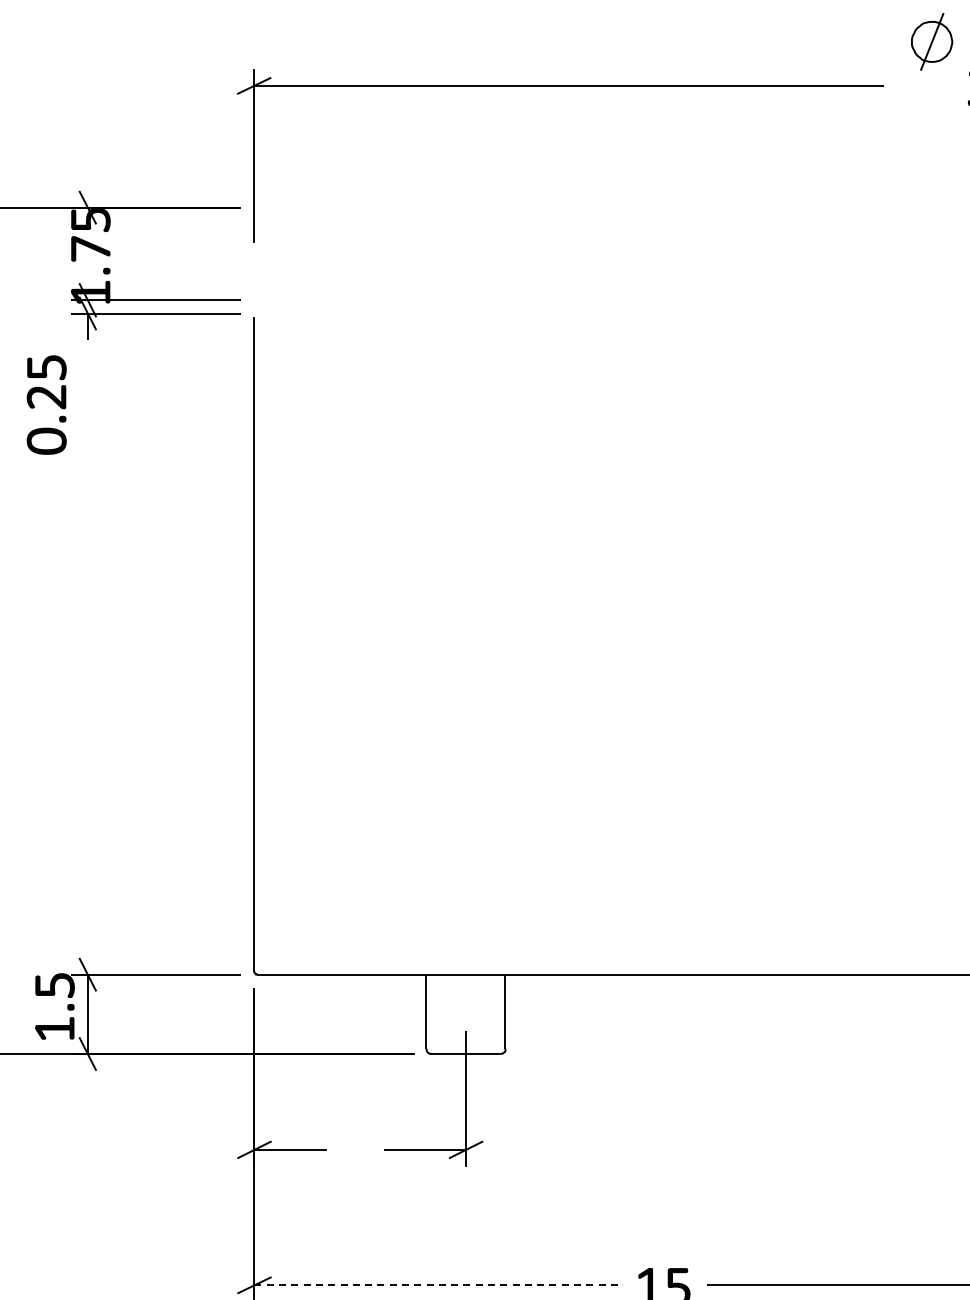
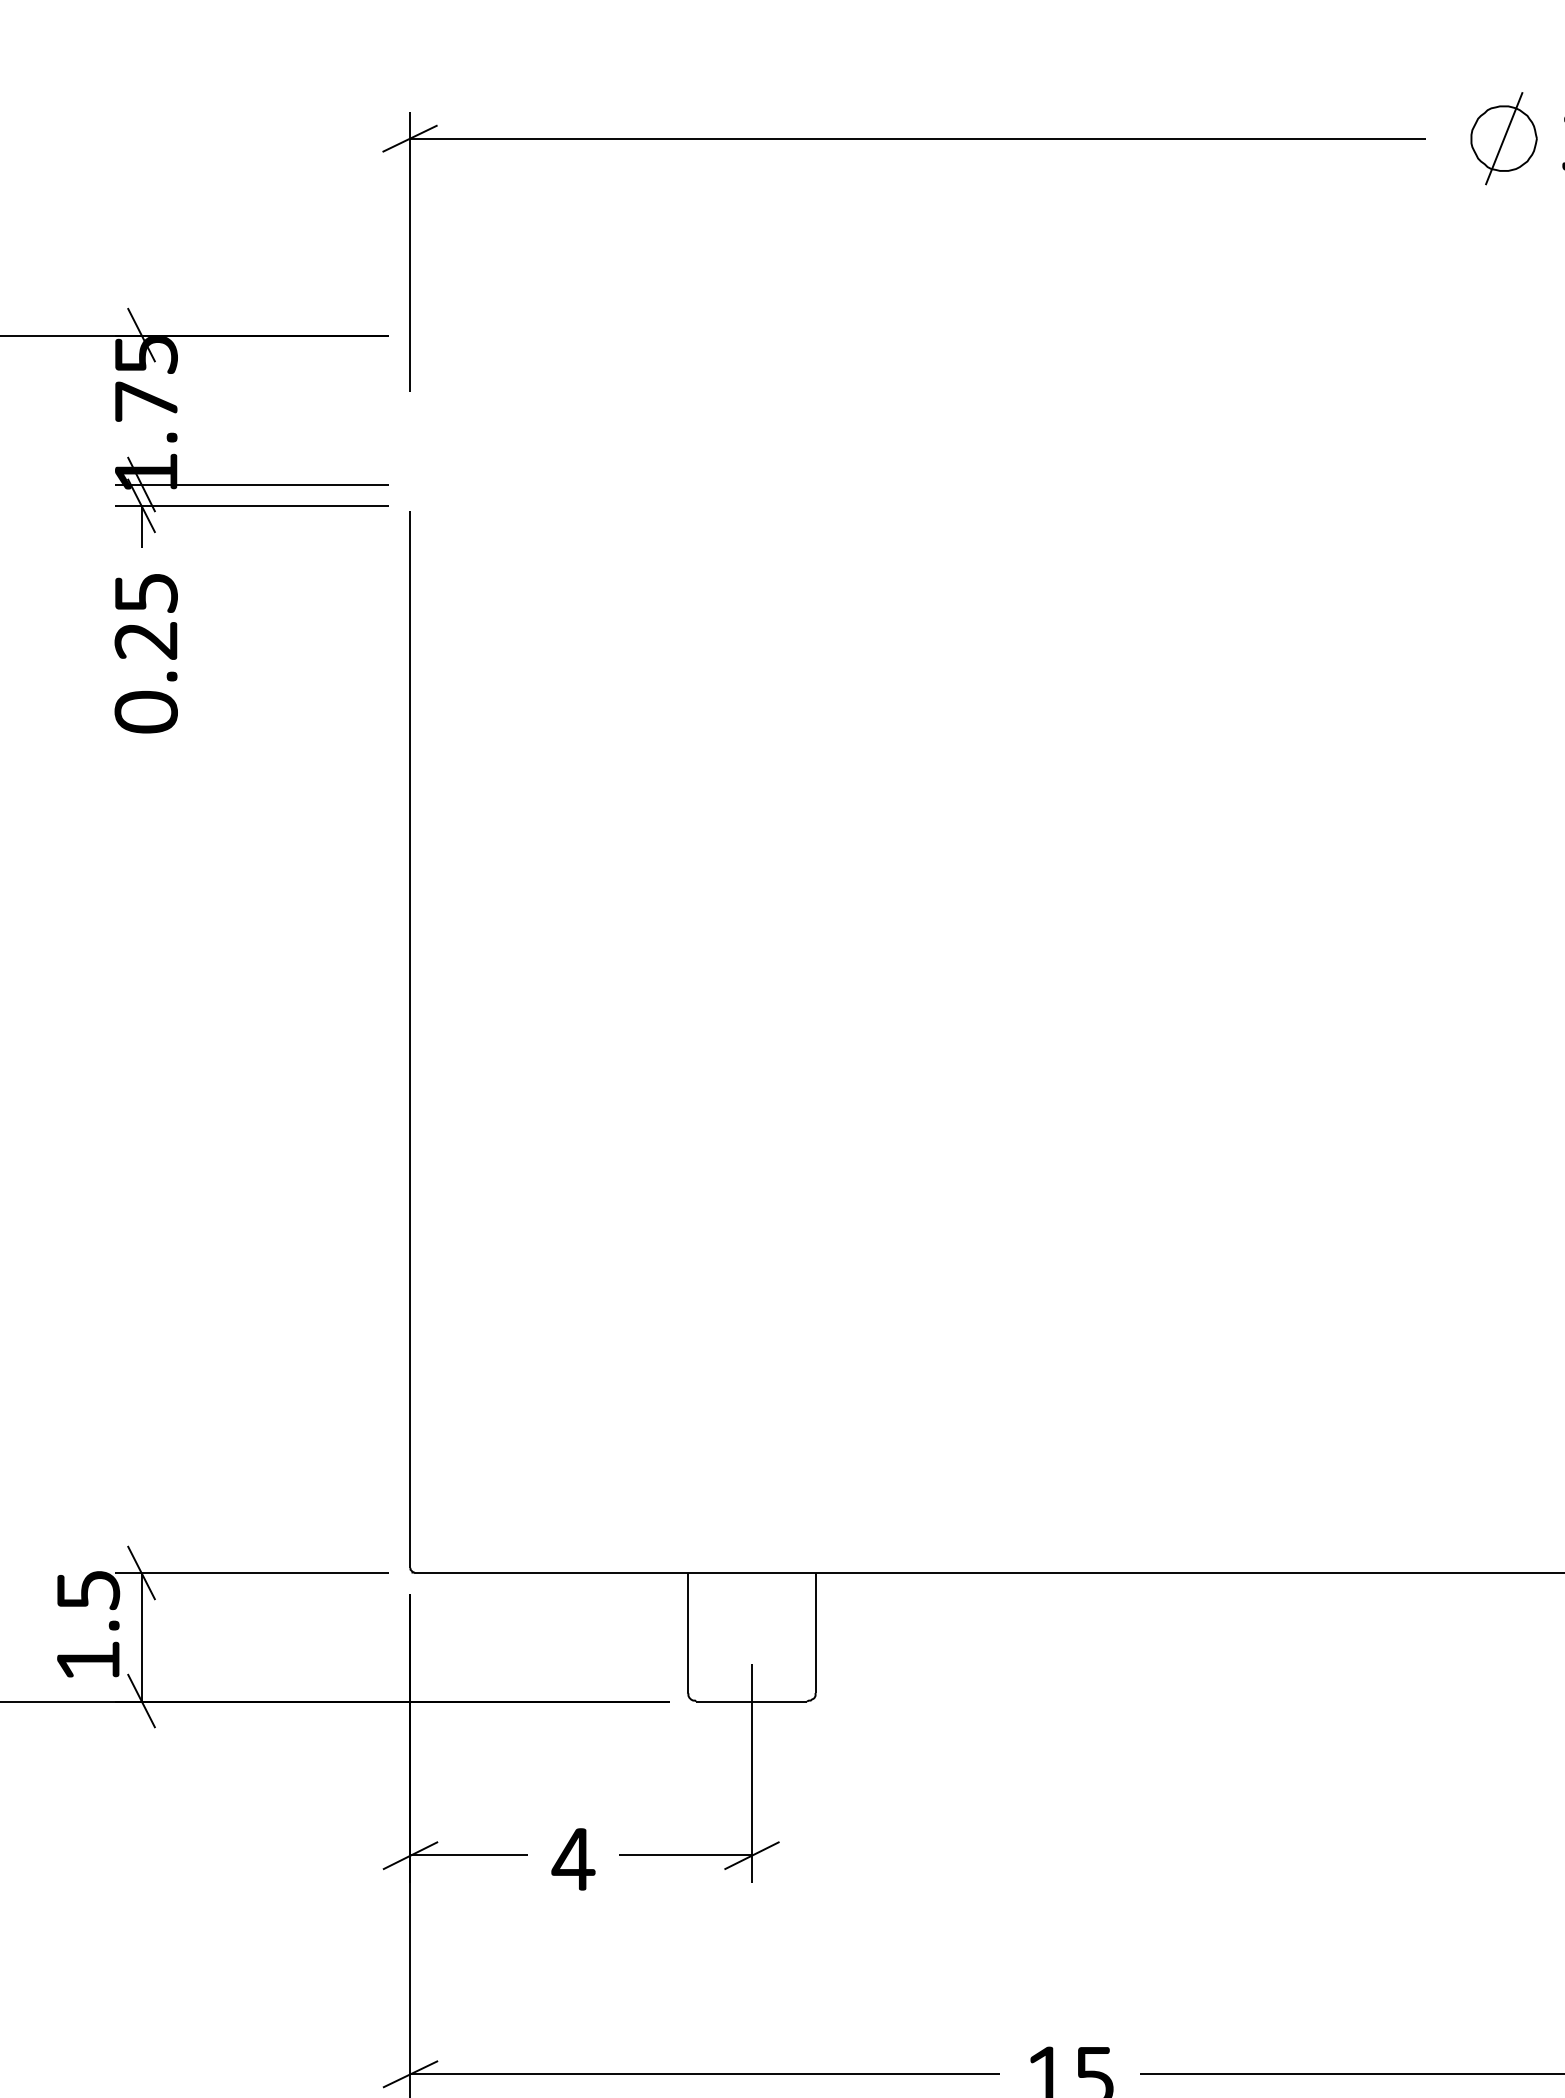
part: (932, 41) -> (1504, 138), moved
part: (51, 399) -> (153, 644), moved
part: (355, 1151) -> (573, 1858), added
line: (437, 1285) -> (705, 2074), dashed -> solid

